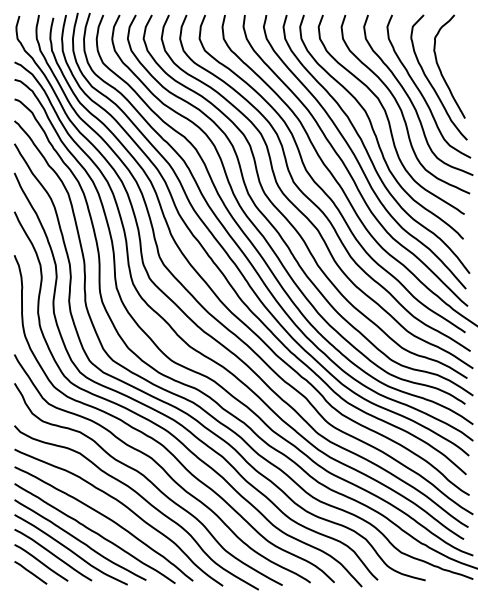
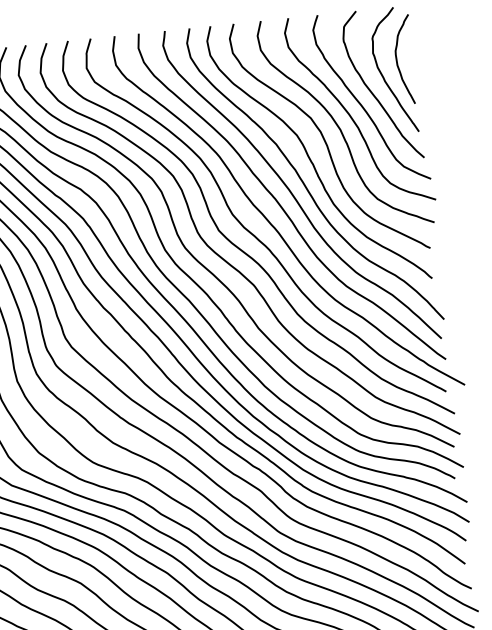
curve: (453, 58) -> (397, 60), added

